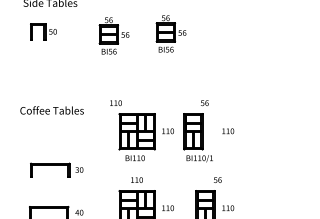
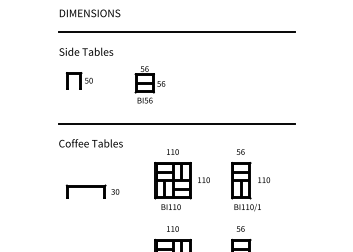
part: (170, 33) -> (206, 82), removed
line: (140, 74) -> (176, 123), added
text: (115, 102) -> (172, 151), moved
text: (51, 110) -> (90, 143), moved
part: (197, 137) -> (245, 186), moved
part: (56, 169) -> (92, 191), moved
text: (217, 179) -> (240, 228), moved

